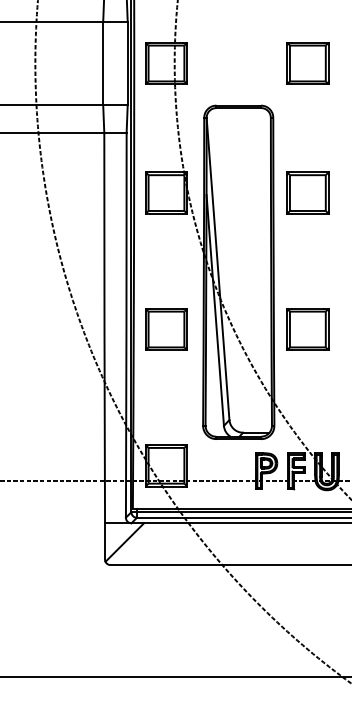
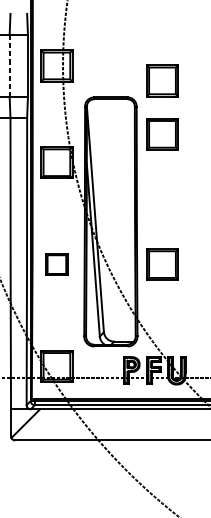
line: (103, 63) -> (9, 65), solid -> dashed
part: (307, 63) -> (162, 80), moved
part: (307, 192) -> (162, 133), moved
part: (166, 329) -> (56, 264), size x0.7

